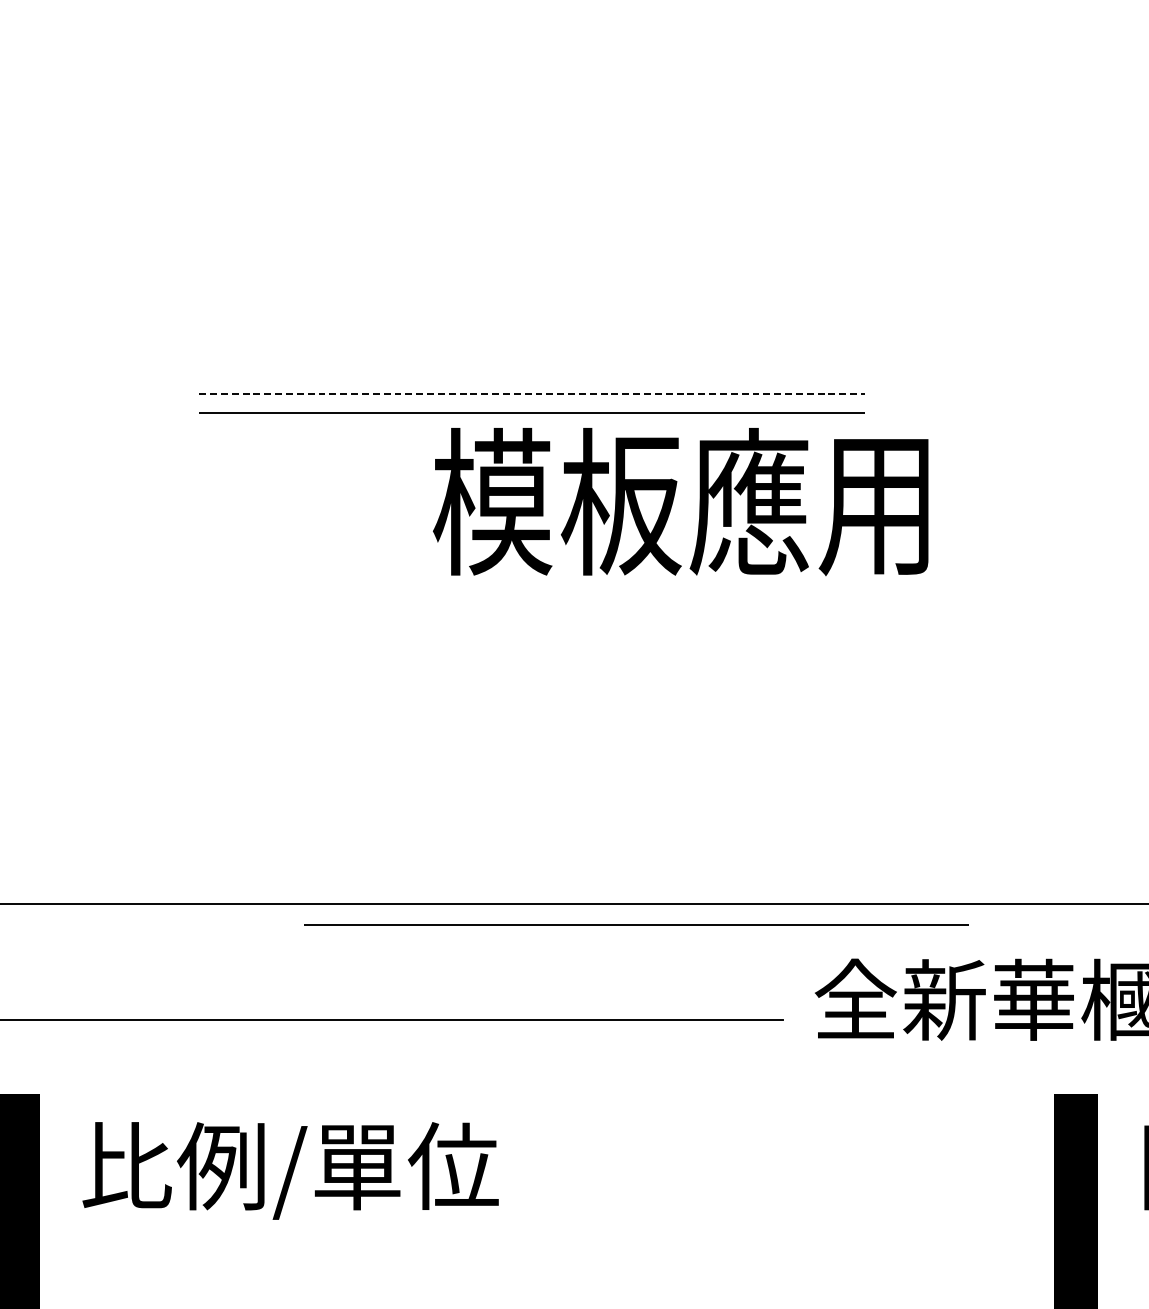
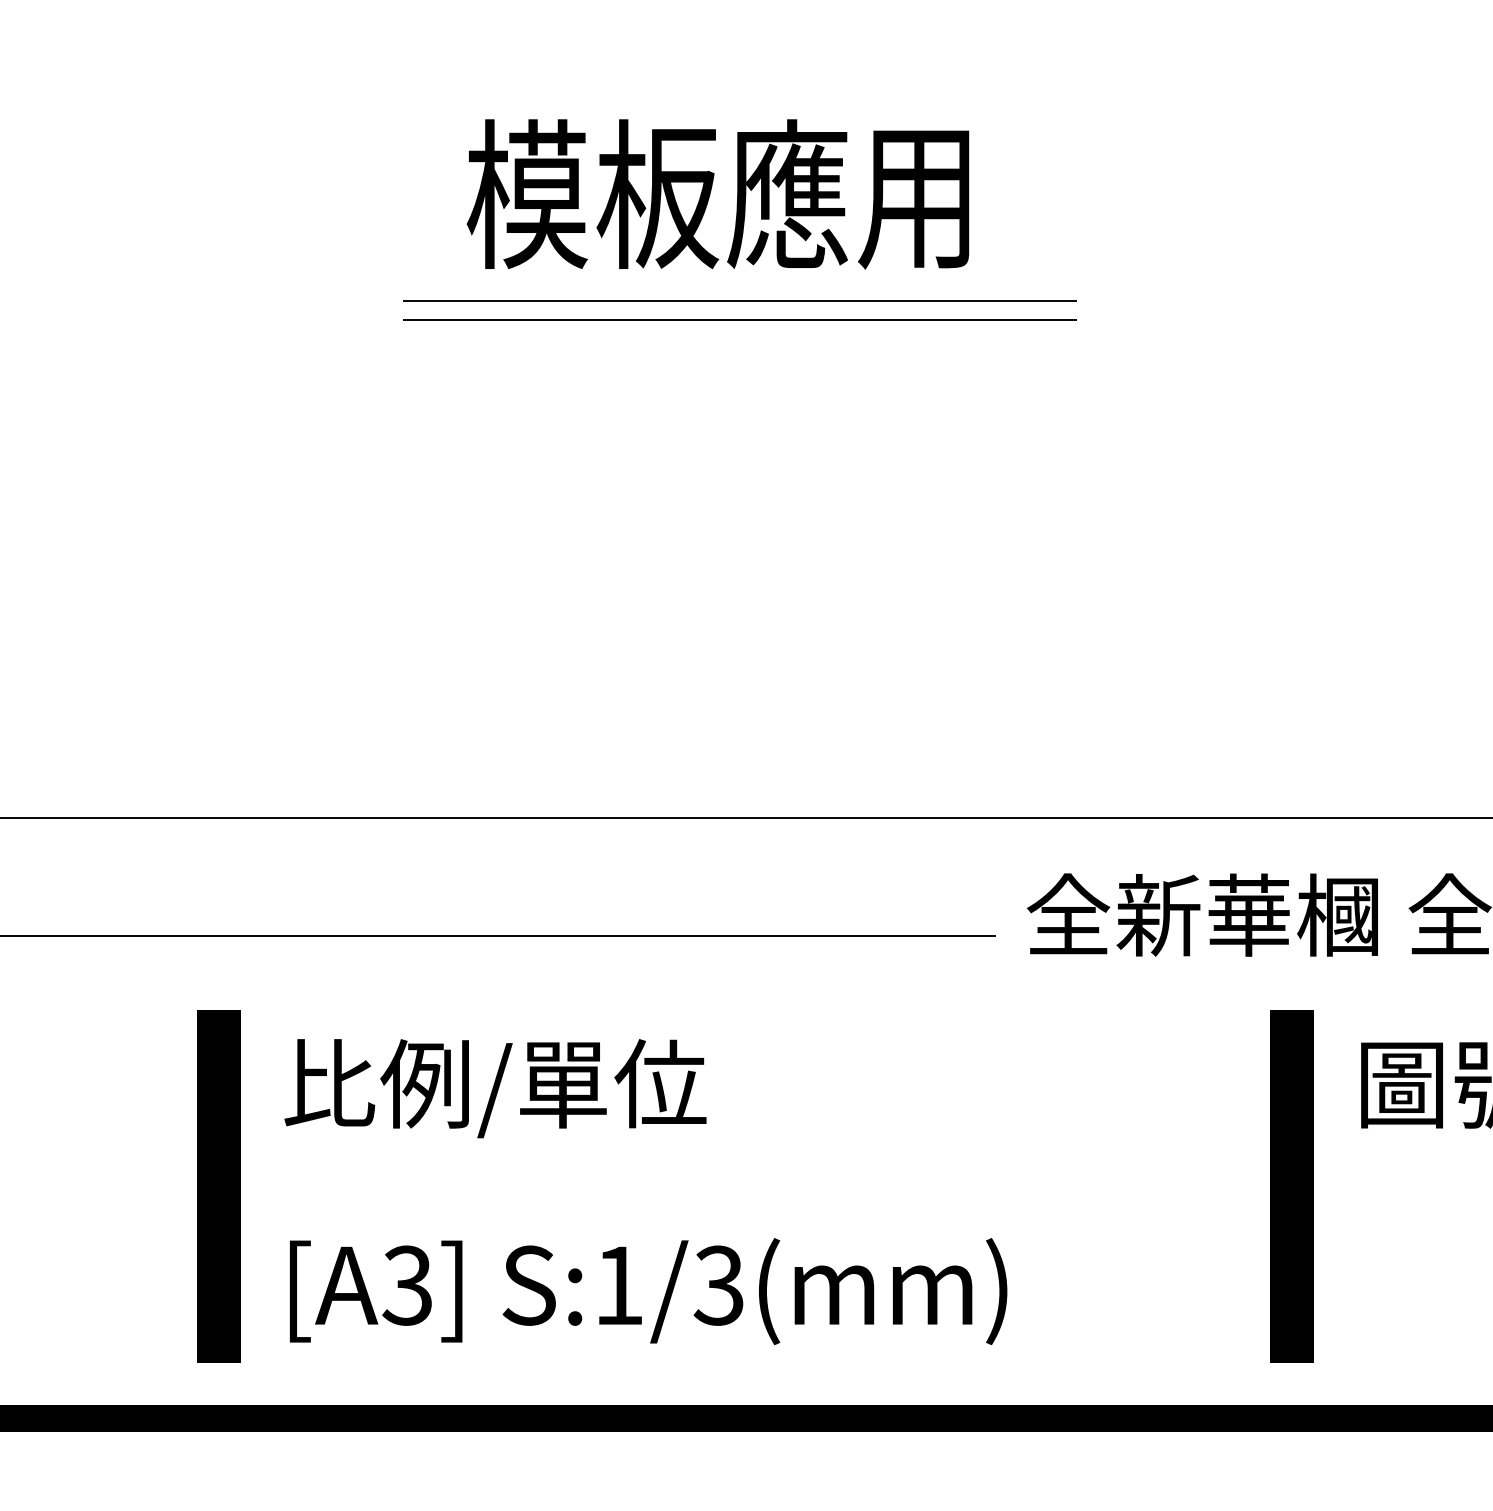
line: (532, 393) -> (740, 300), dashed -> solid
text: (680, 502) -> (717, 194), moved
line: (635, 924) -> (845, 838), removed

